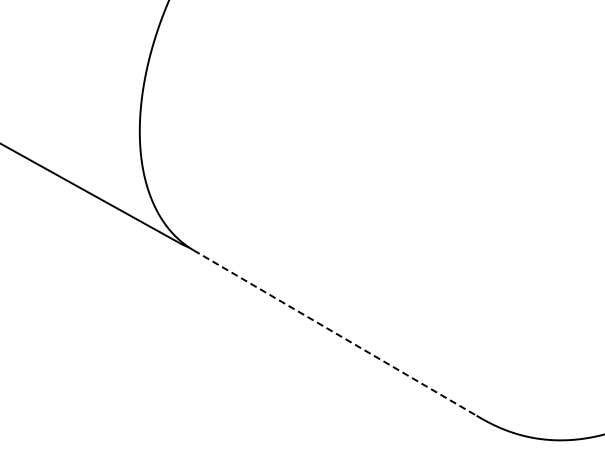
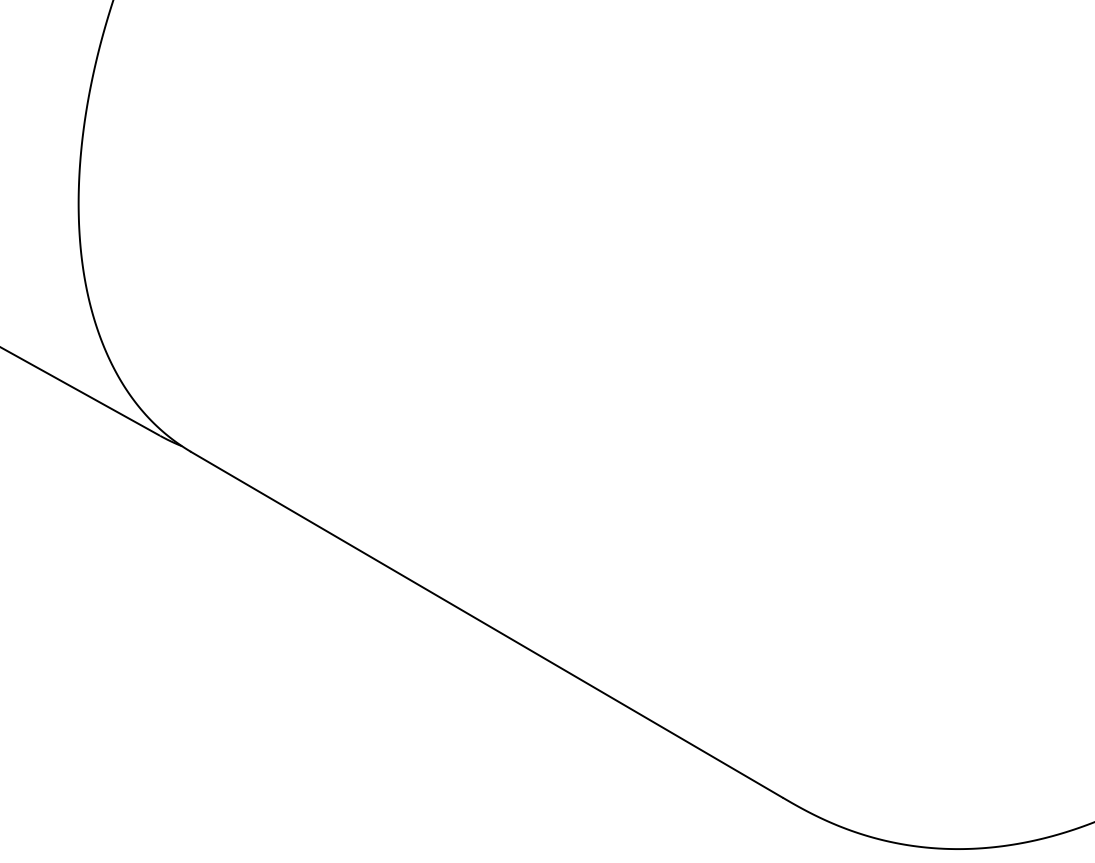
line: (335, 333) -> (487, 625), dashed -> solid

